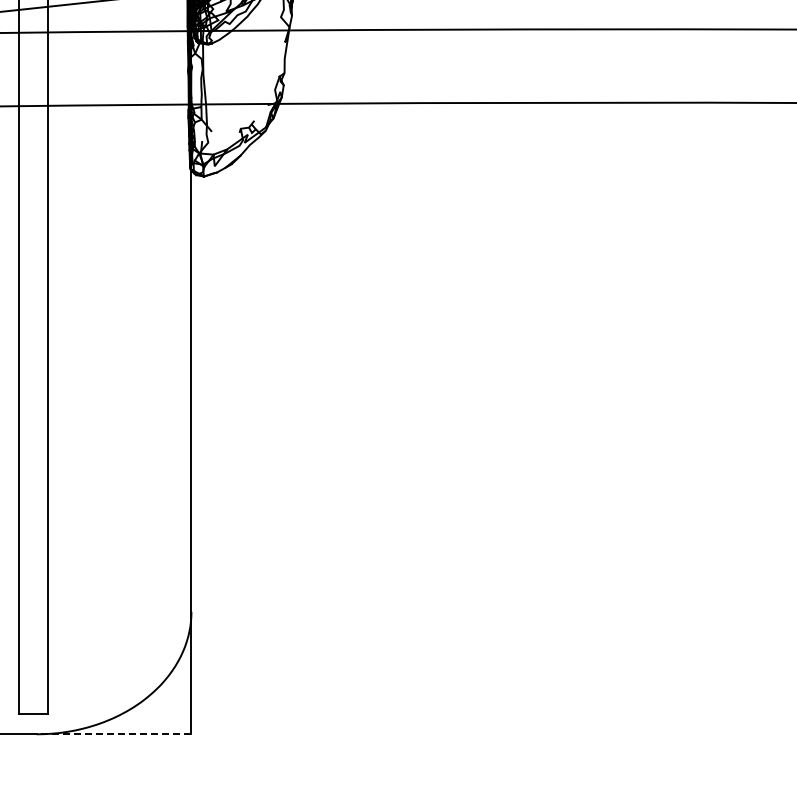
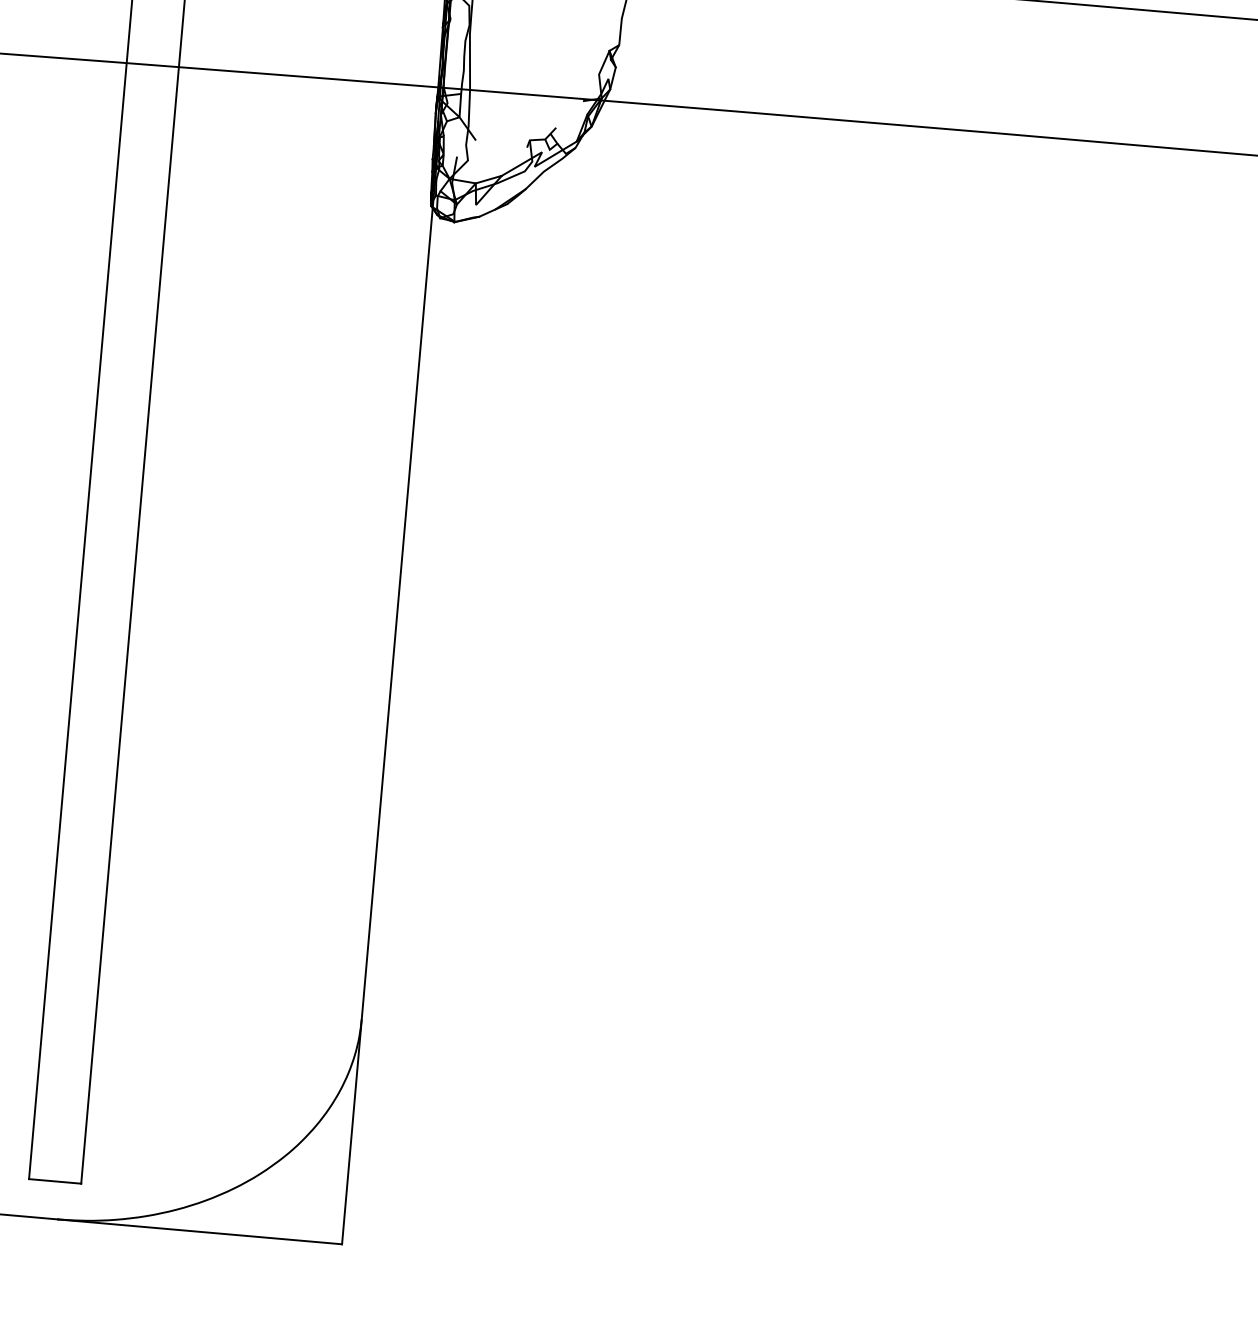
line: (113, 734) -> (198, 1232), dashed -> solid

